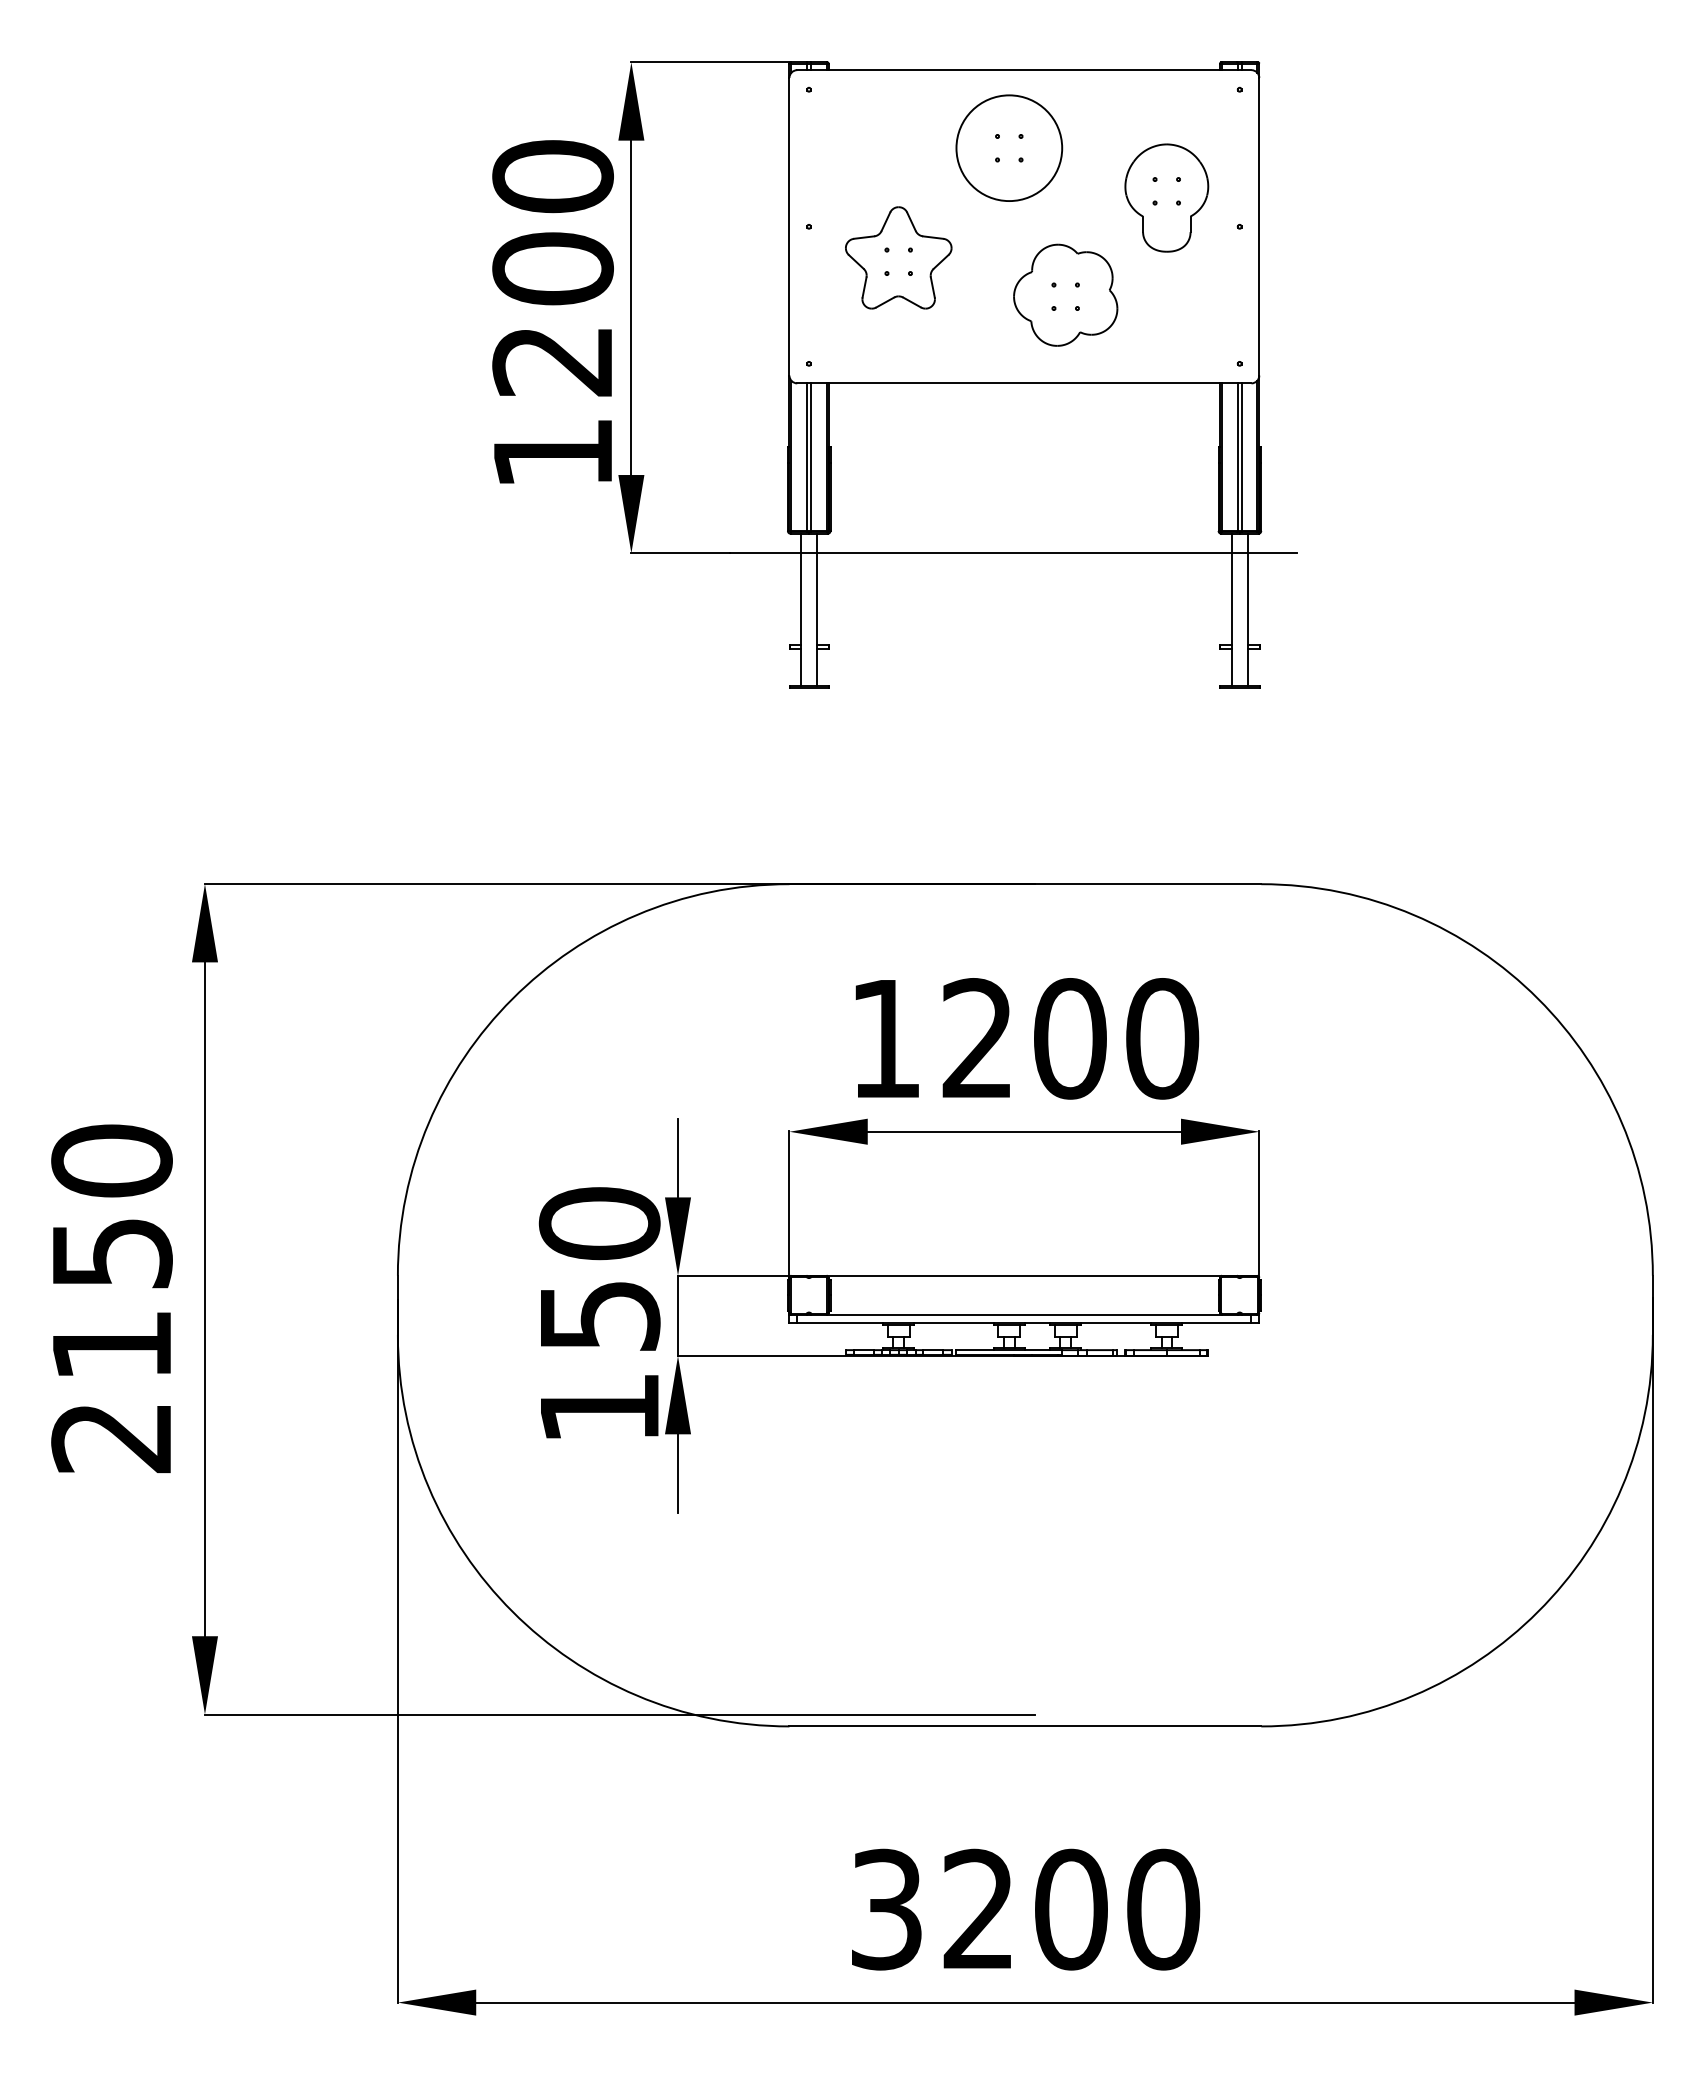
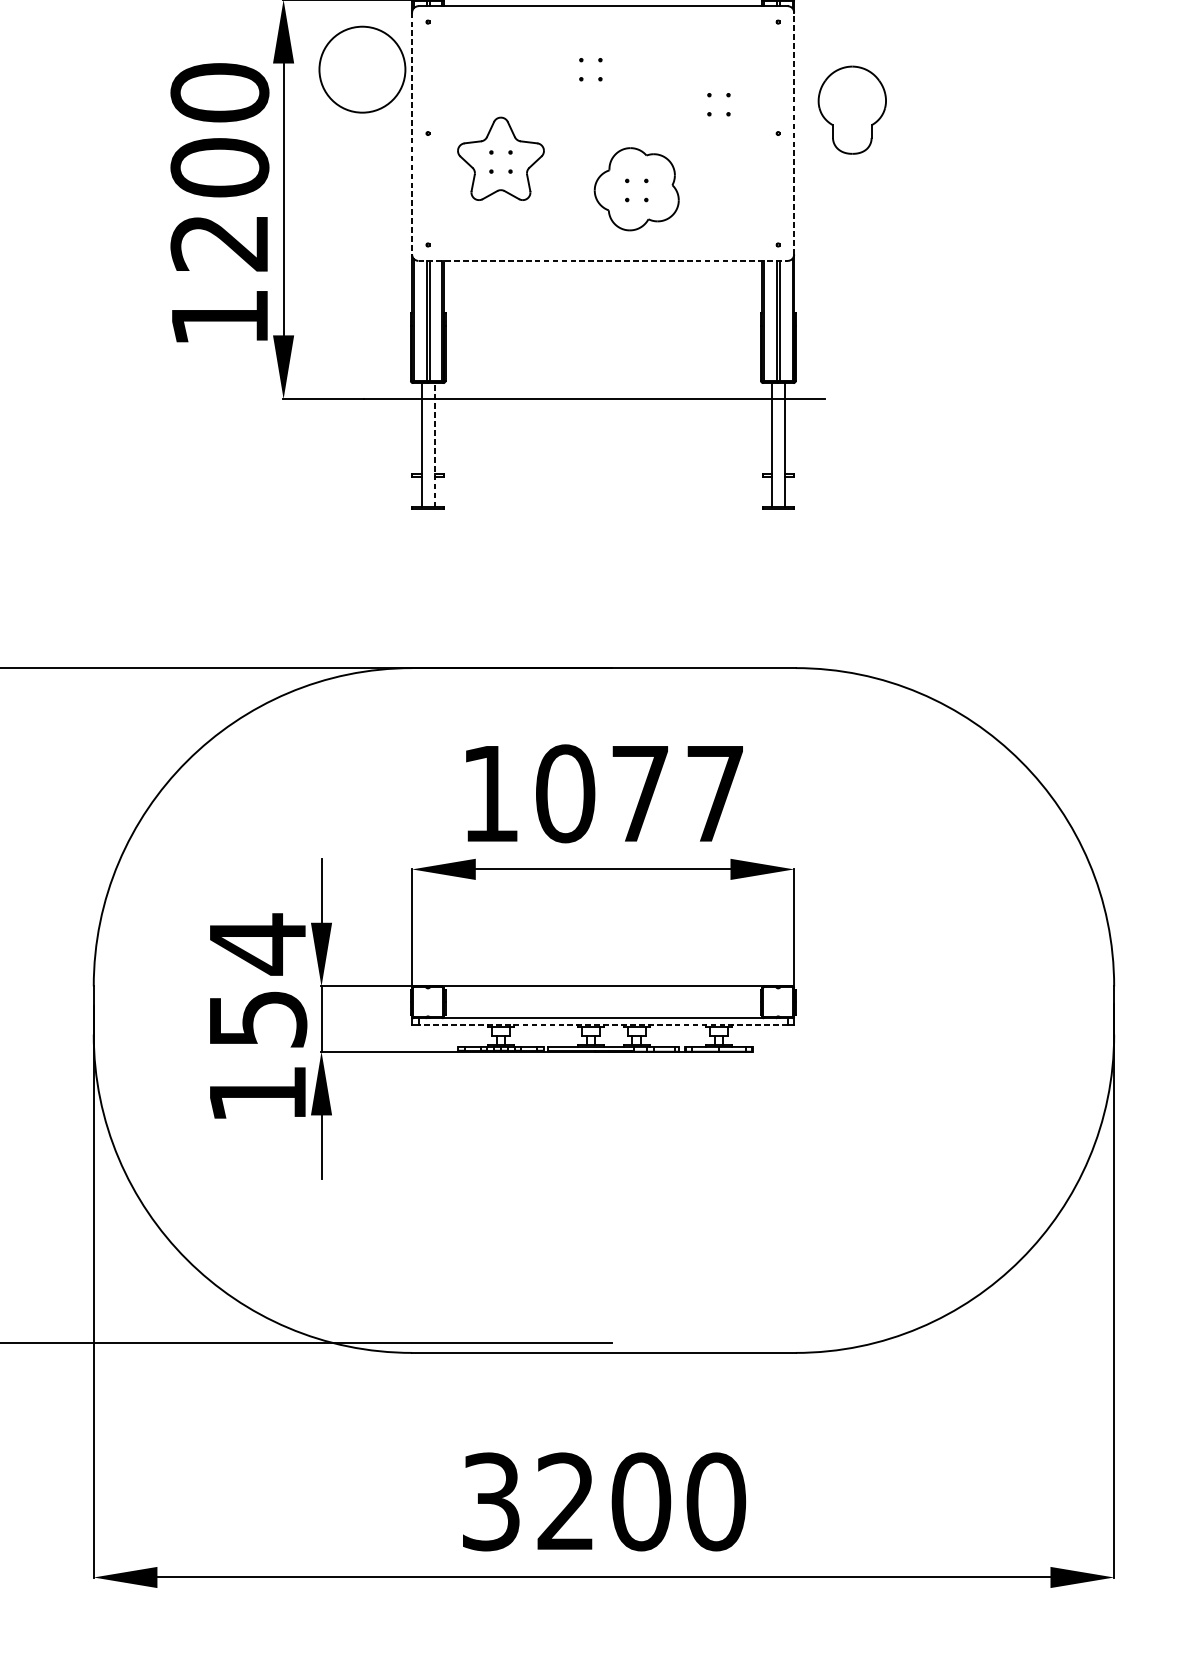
circle: (1009, 147) -> (362, 69), moved
part: (1166, 197) -> (852, 109), moved
line: (789, 226) -> (412, 133), solid -> dashed
line: (1259, 226) -> (794, 133), solid -> dashed
line: (1024, 383) -> (603, 260), solid -> dashed
line: (817, 609) -> (434, 444), solid -> dashed
text: (1070, 1038) -> (640, 793), 1200 -> 1077
text: (599, 1223) -> (257, 943), 150 -> 154
line: (1023, 1323) -> (602, 1025), solid -> dashed

